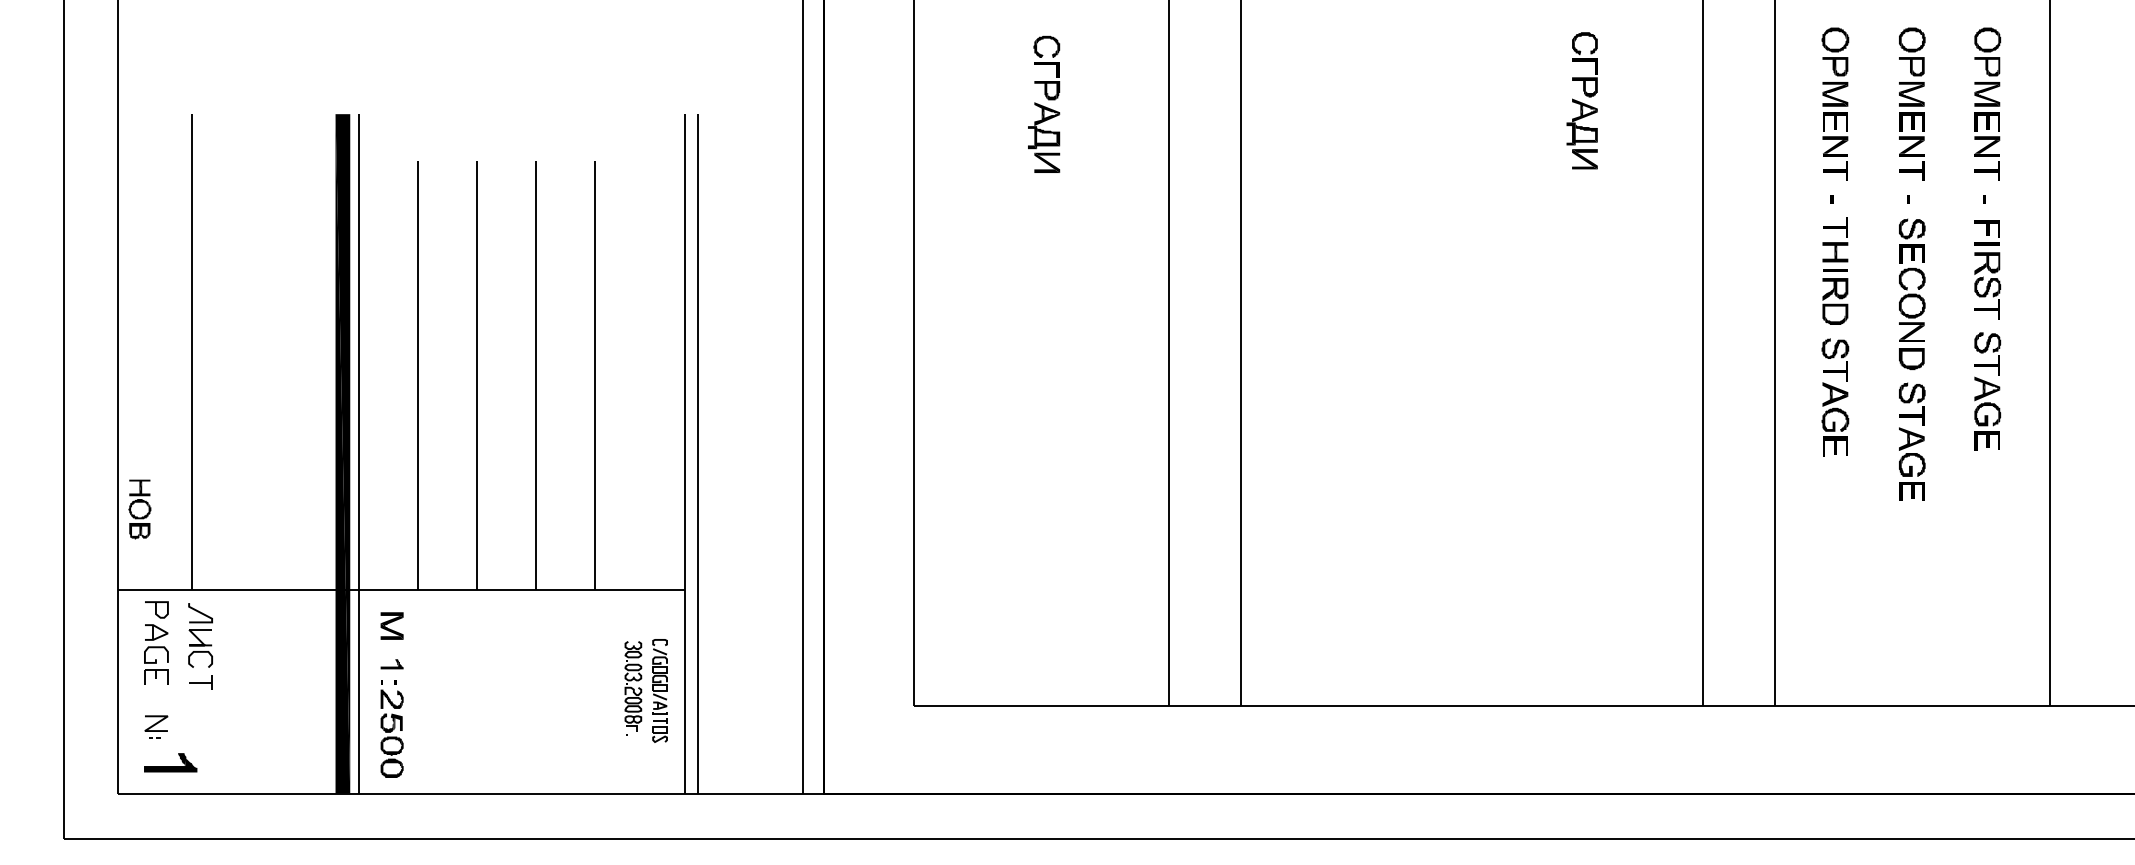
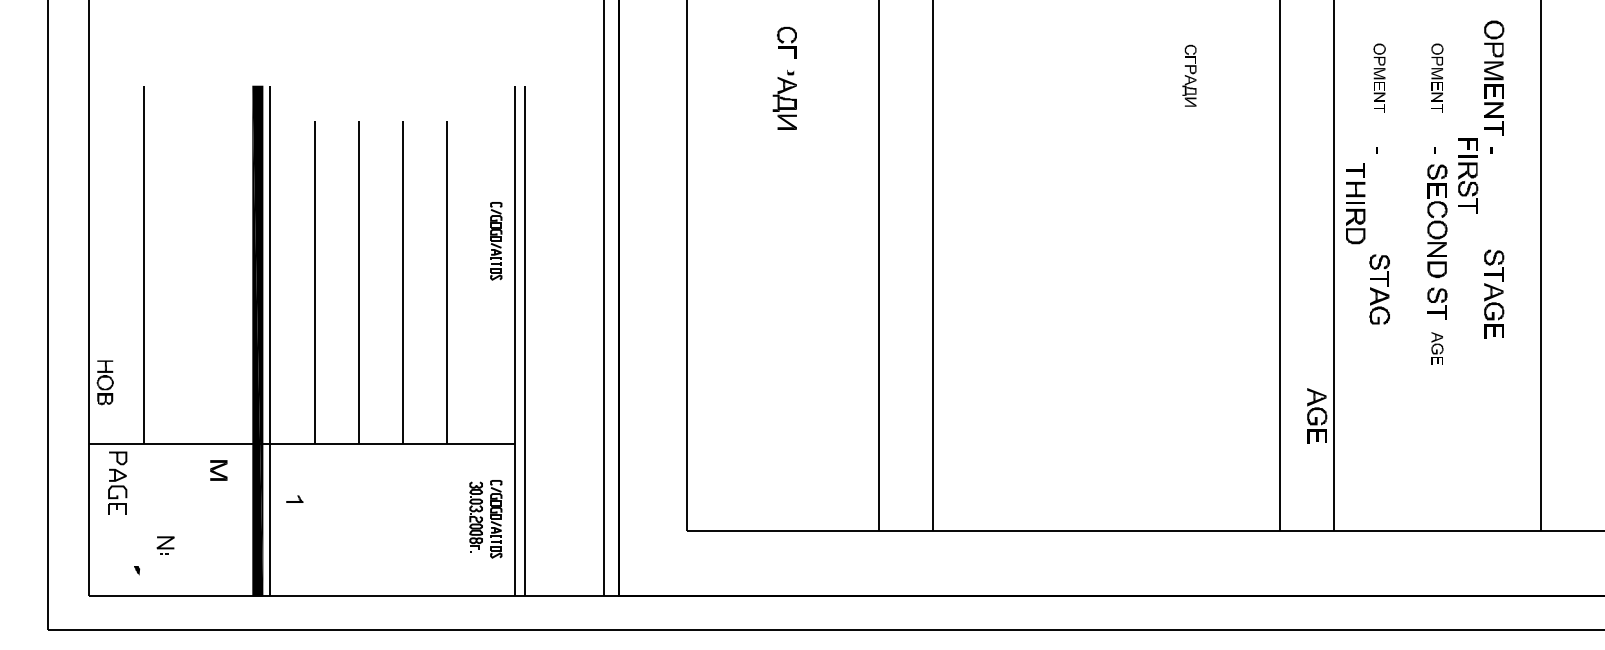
fill: (1046, 89) -> (786, 67), removed
part: (1582, 100) -> (1189, 75), size x0.6
part: (1835, 103) -> (1379, 77), size x0.6
part: (1912, 103) -> (1437, 77), size x0.6
part: (1988, 269) -> (1468, 175), moved
part: (1835, 270) -> (1355, 203), moved
part: (660, 321) -> (496, 241), added
fill: (1835, 446) -> (1379, 335), removed
part: (1912, 463) -> (1437, 348), size x0.6
part: (1752, 552) -> (1317, 415), added
part: (391, 626) -> (218, 470), moved
part: (200, 646) -> (150, 485), removed
part: (156, 727) -> (165, 545), moved
part: (391, 728) -> (294, 547), removed
fill: (170, 764) -> (128, 574), removed

